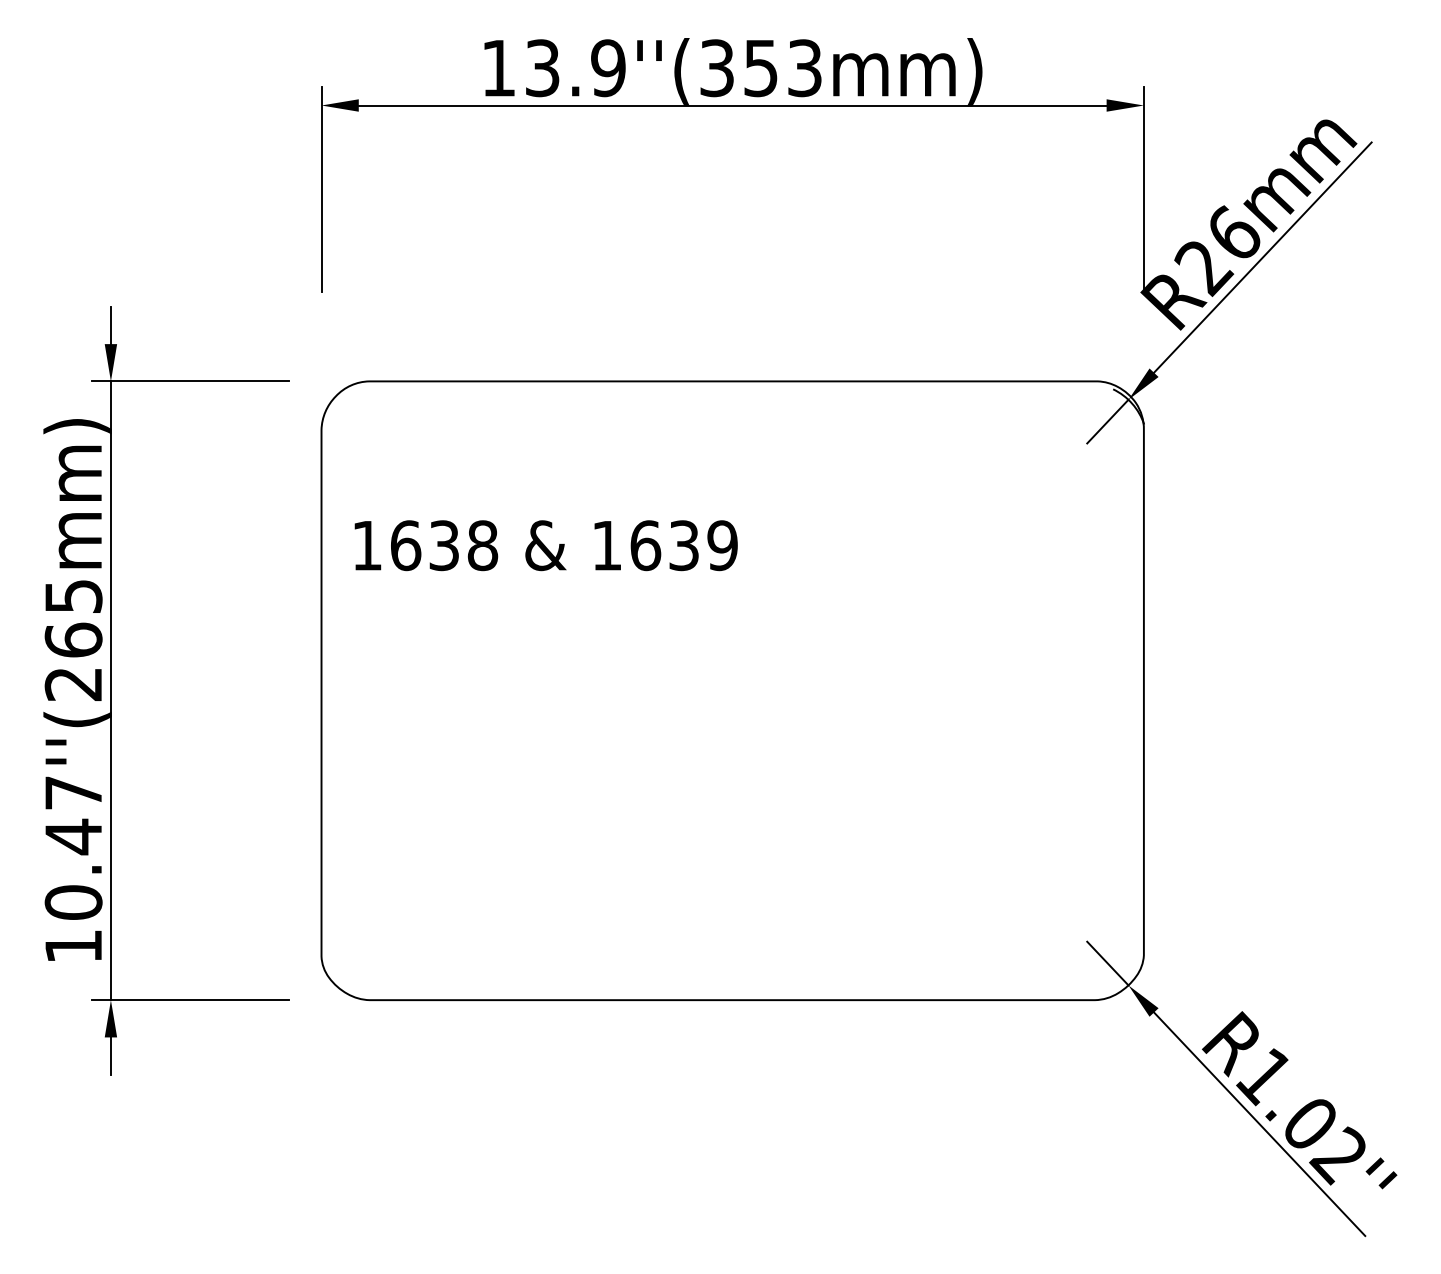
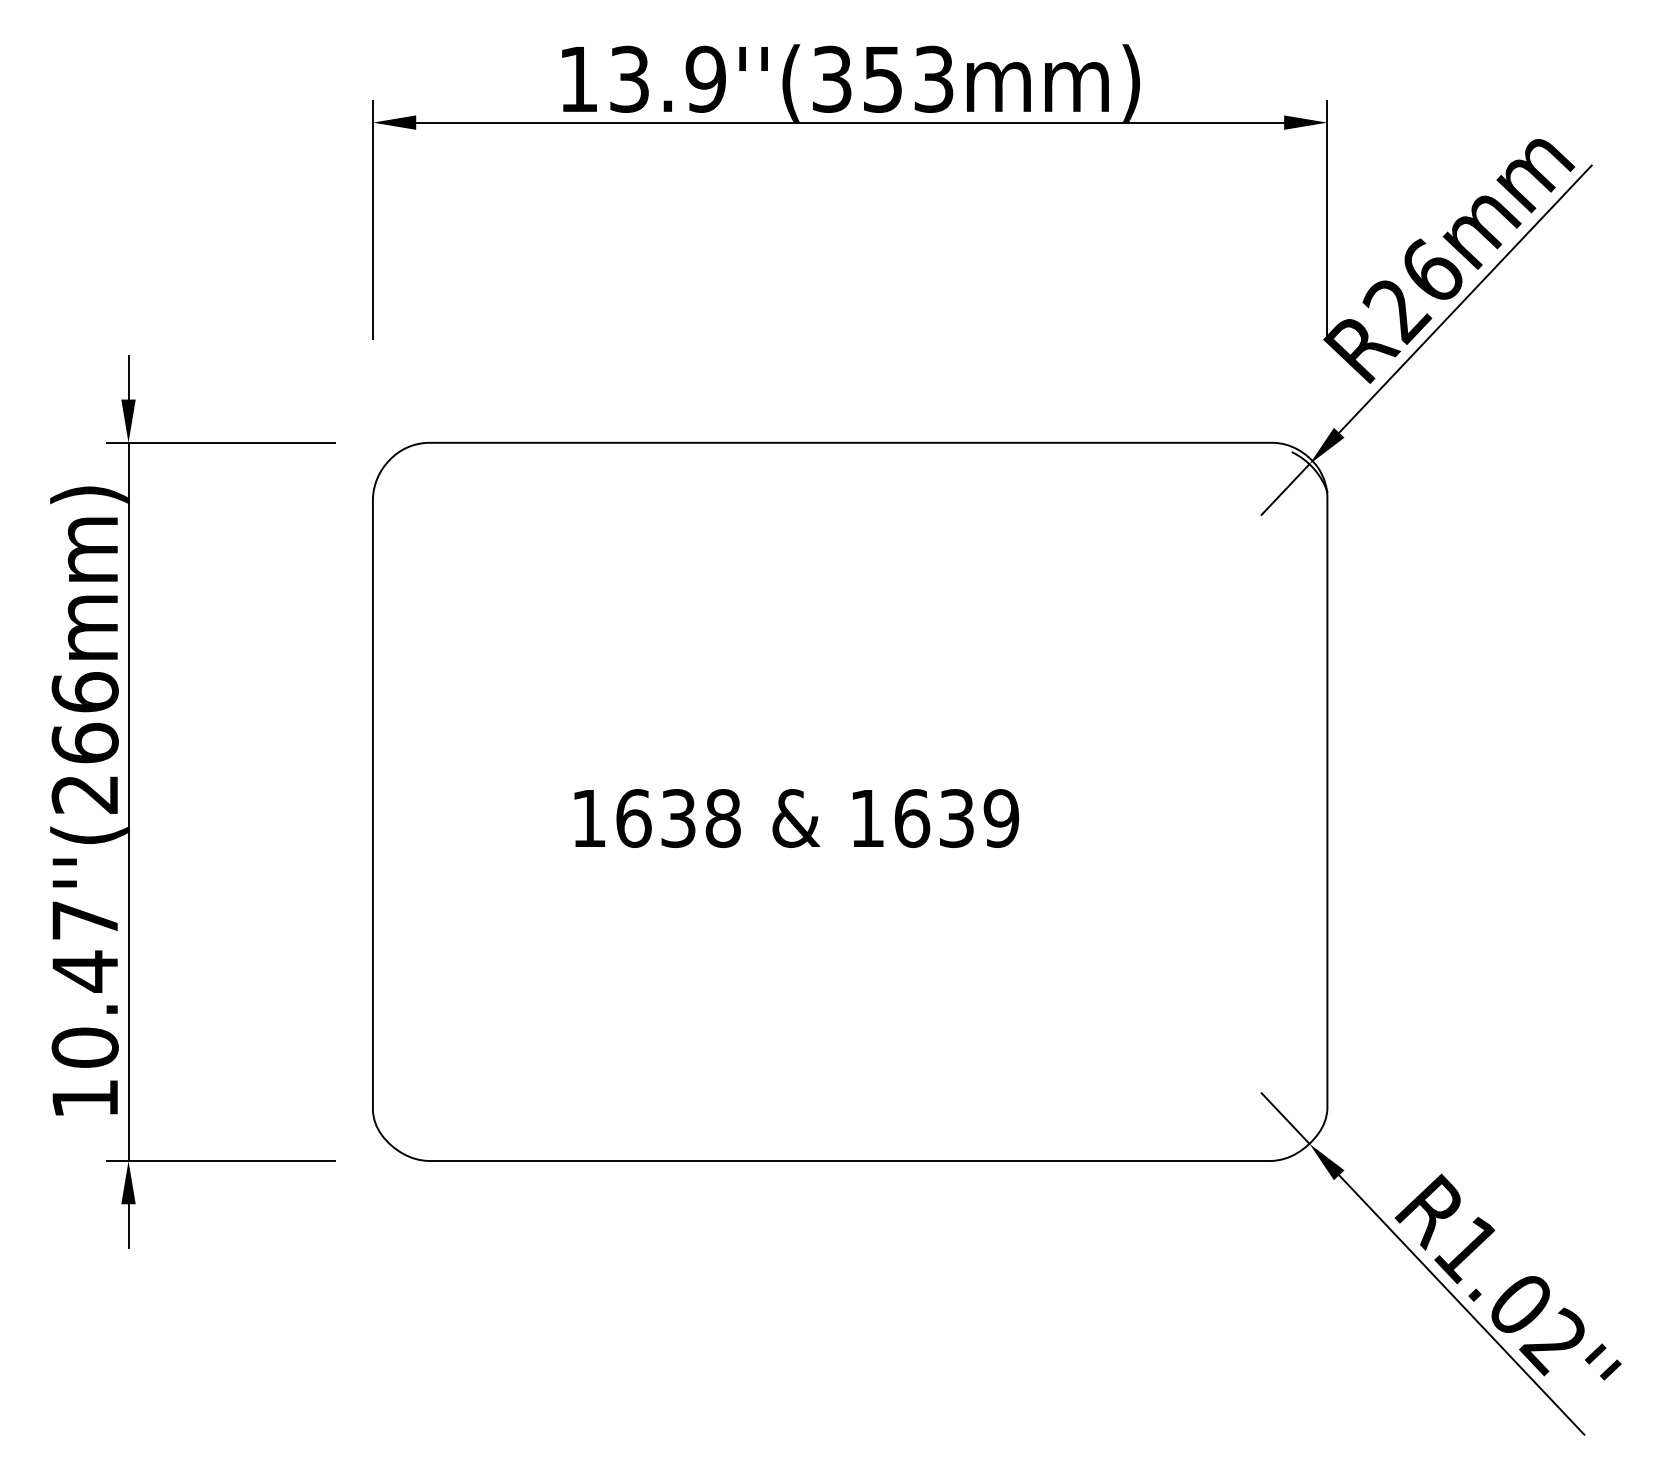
text: (546, 545) -> (796, 818), moved
text: (73, 596) -> (84, 692), 10.47''(265mm) -> 10.47''(266mm)

